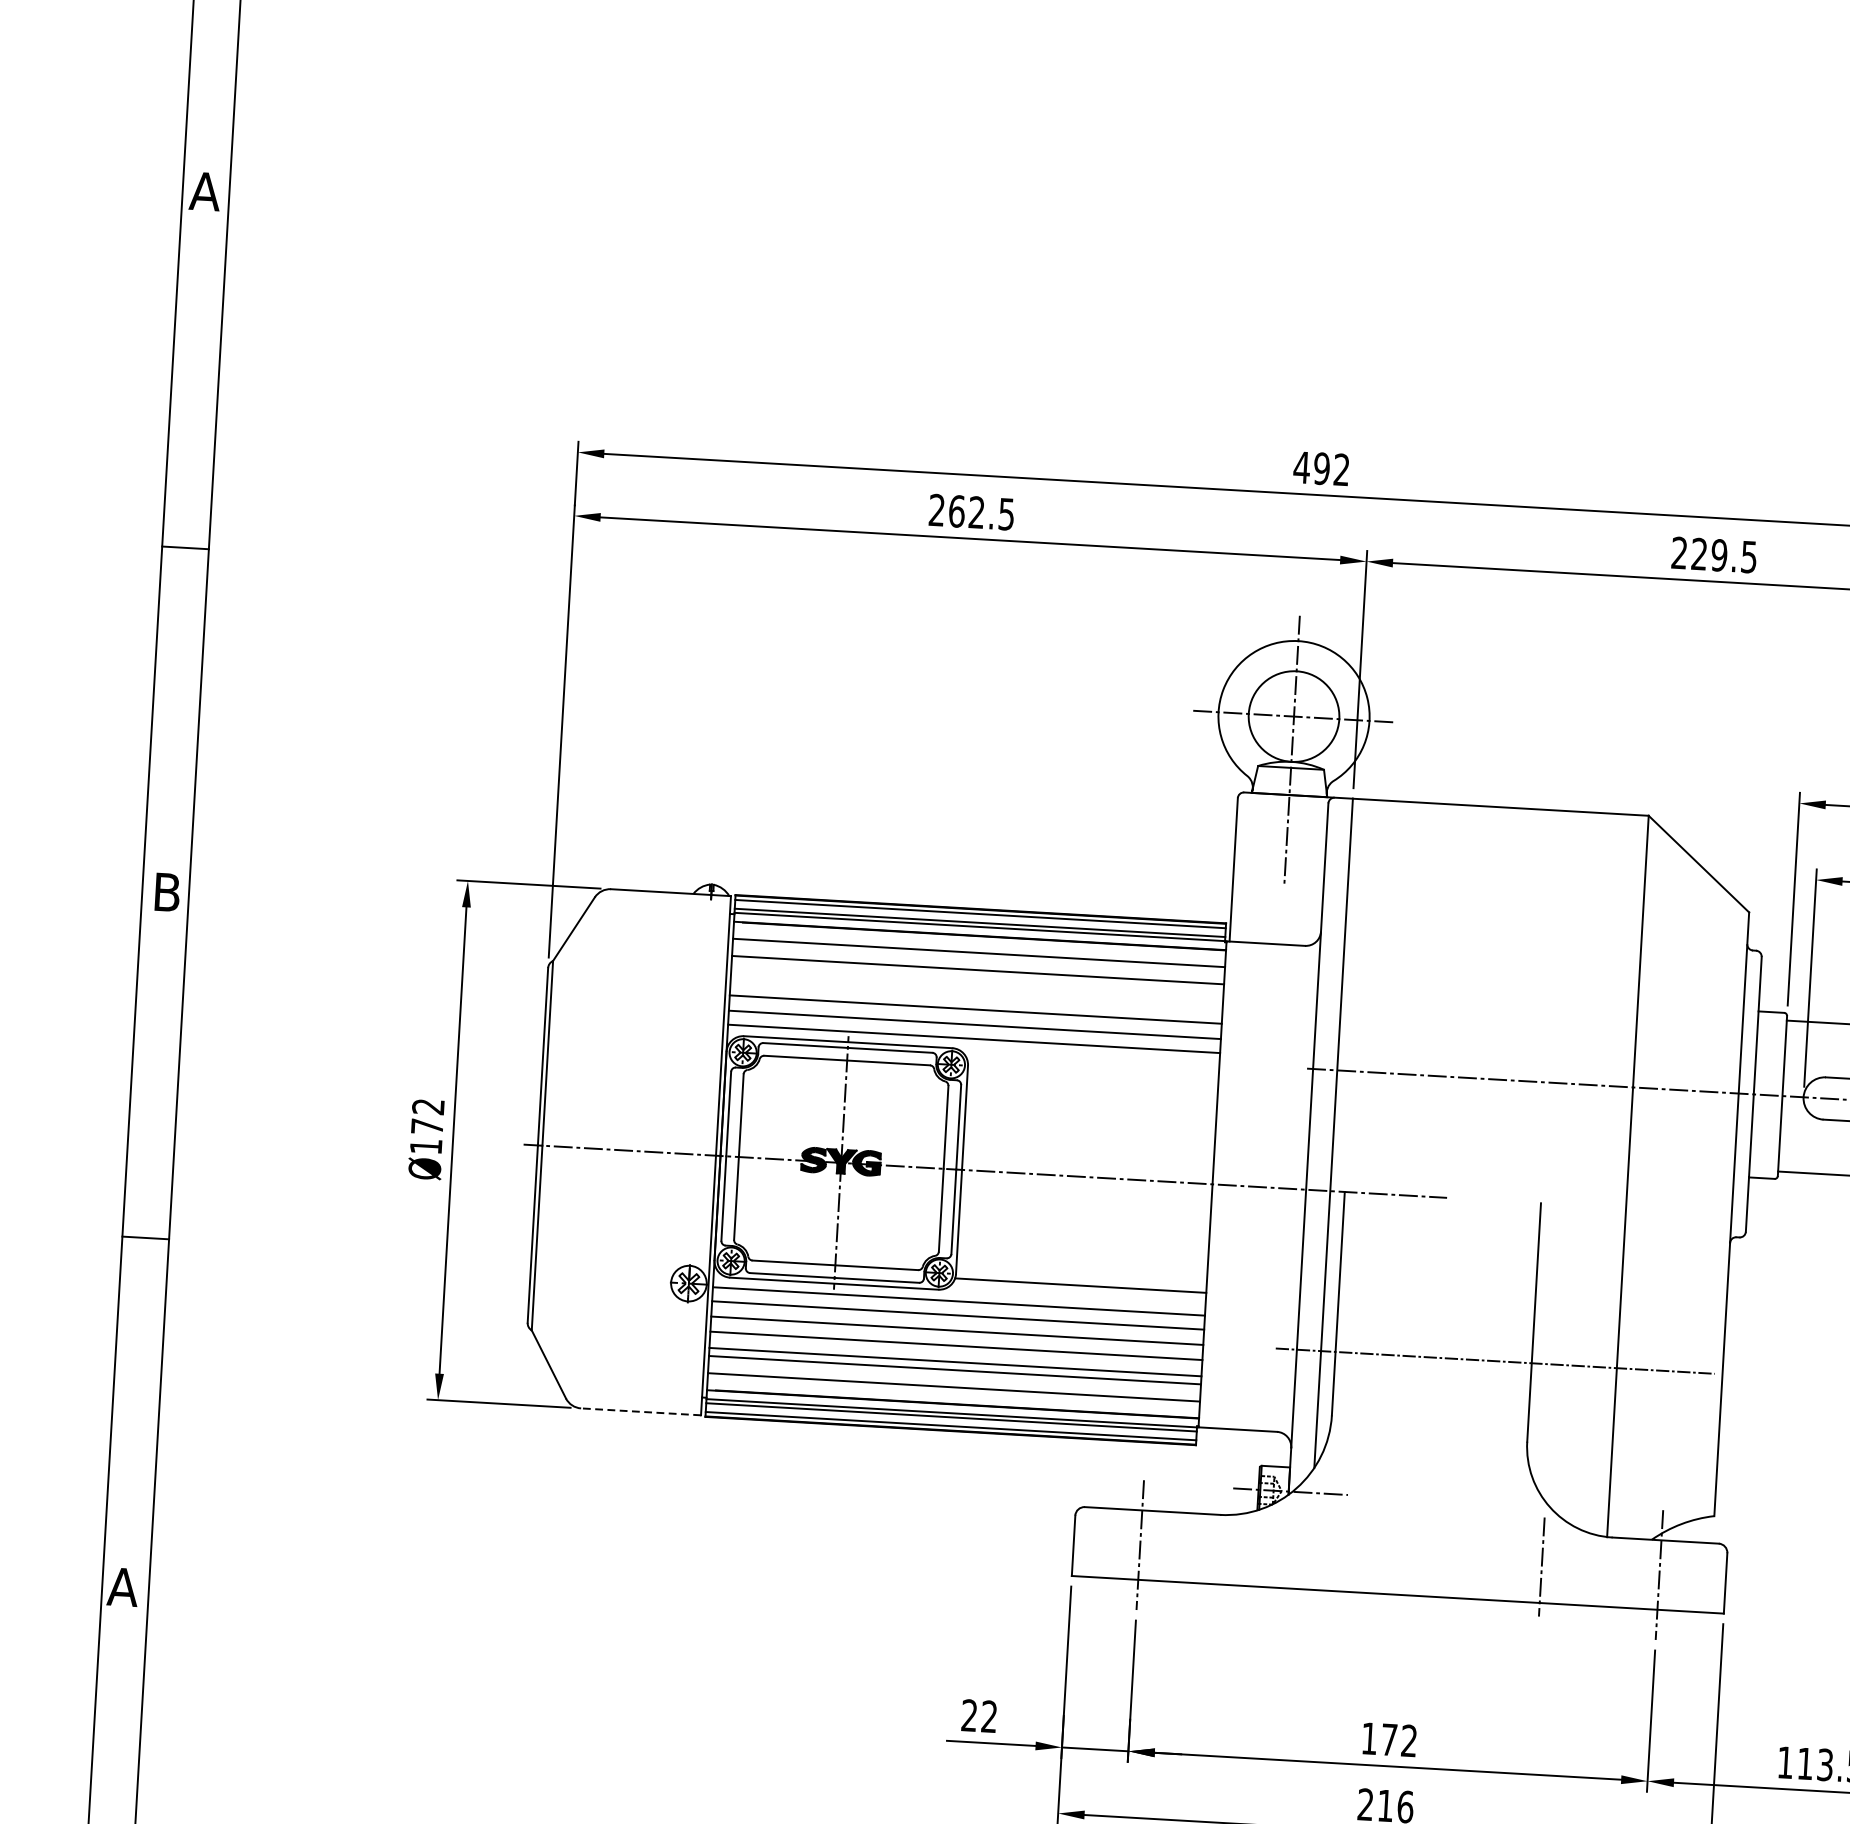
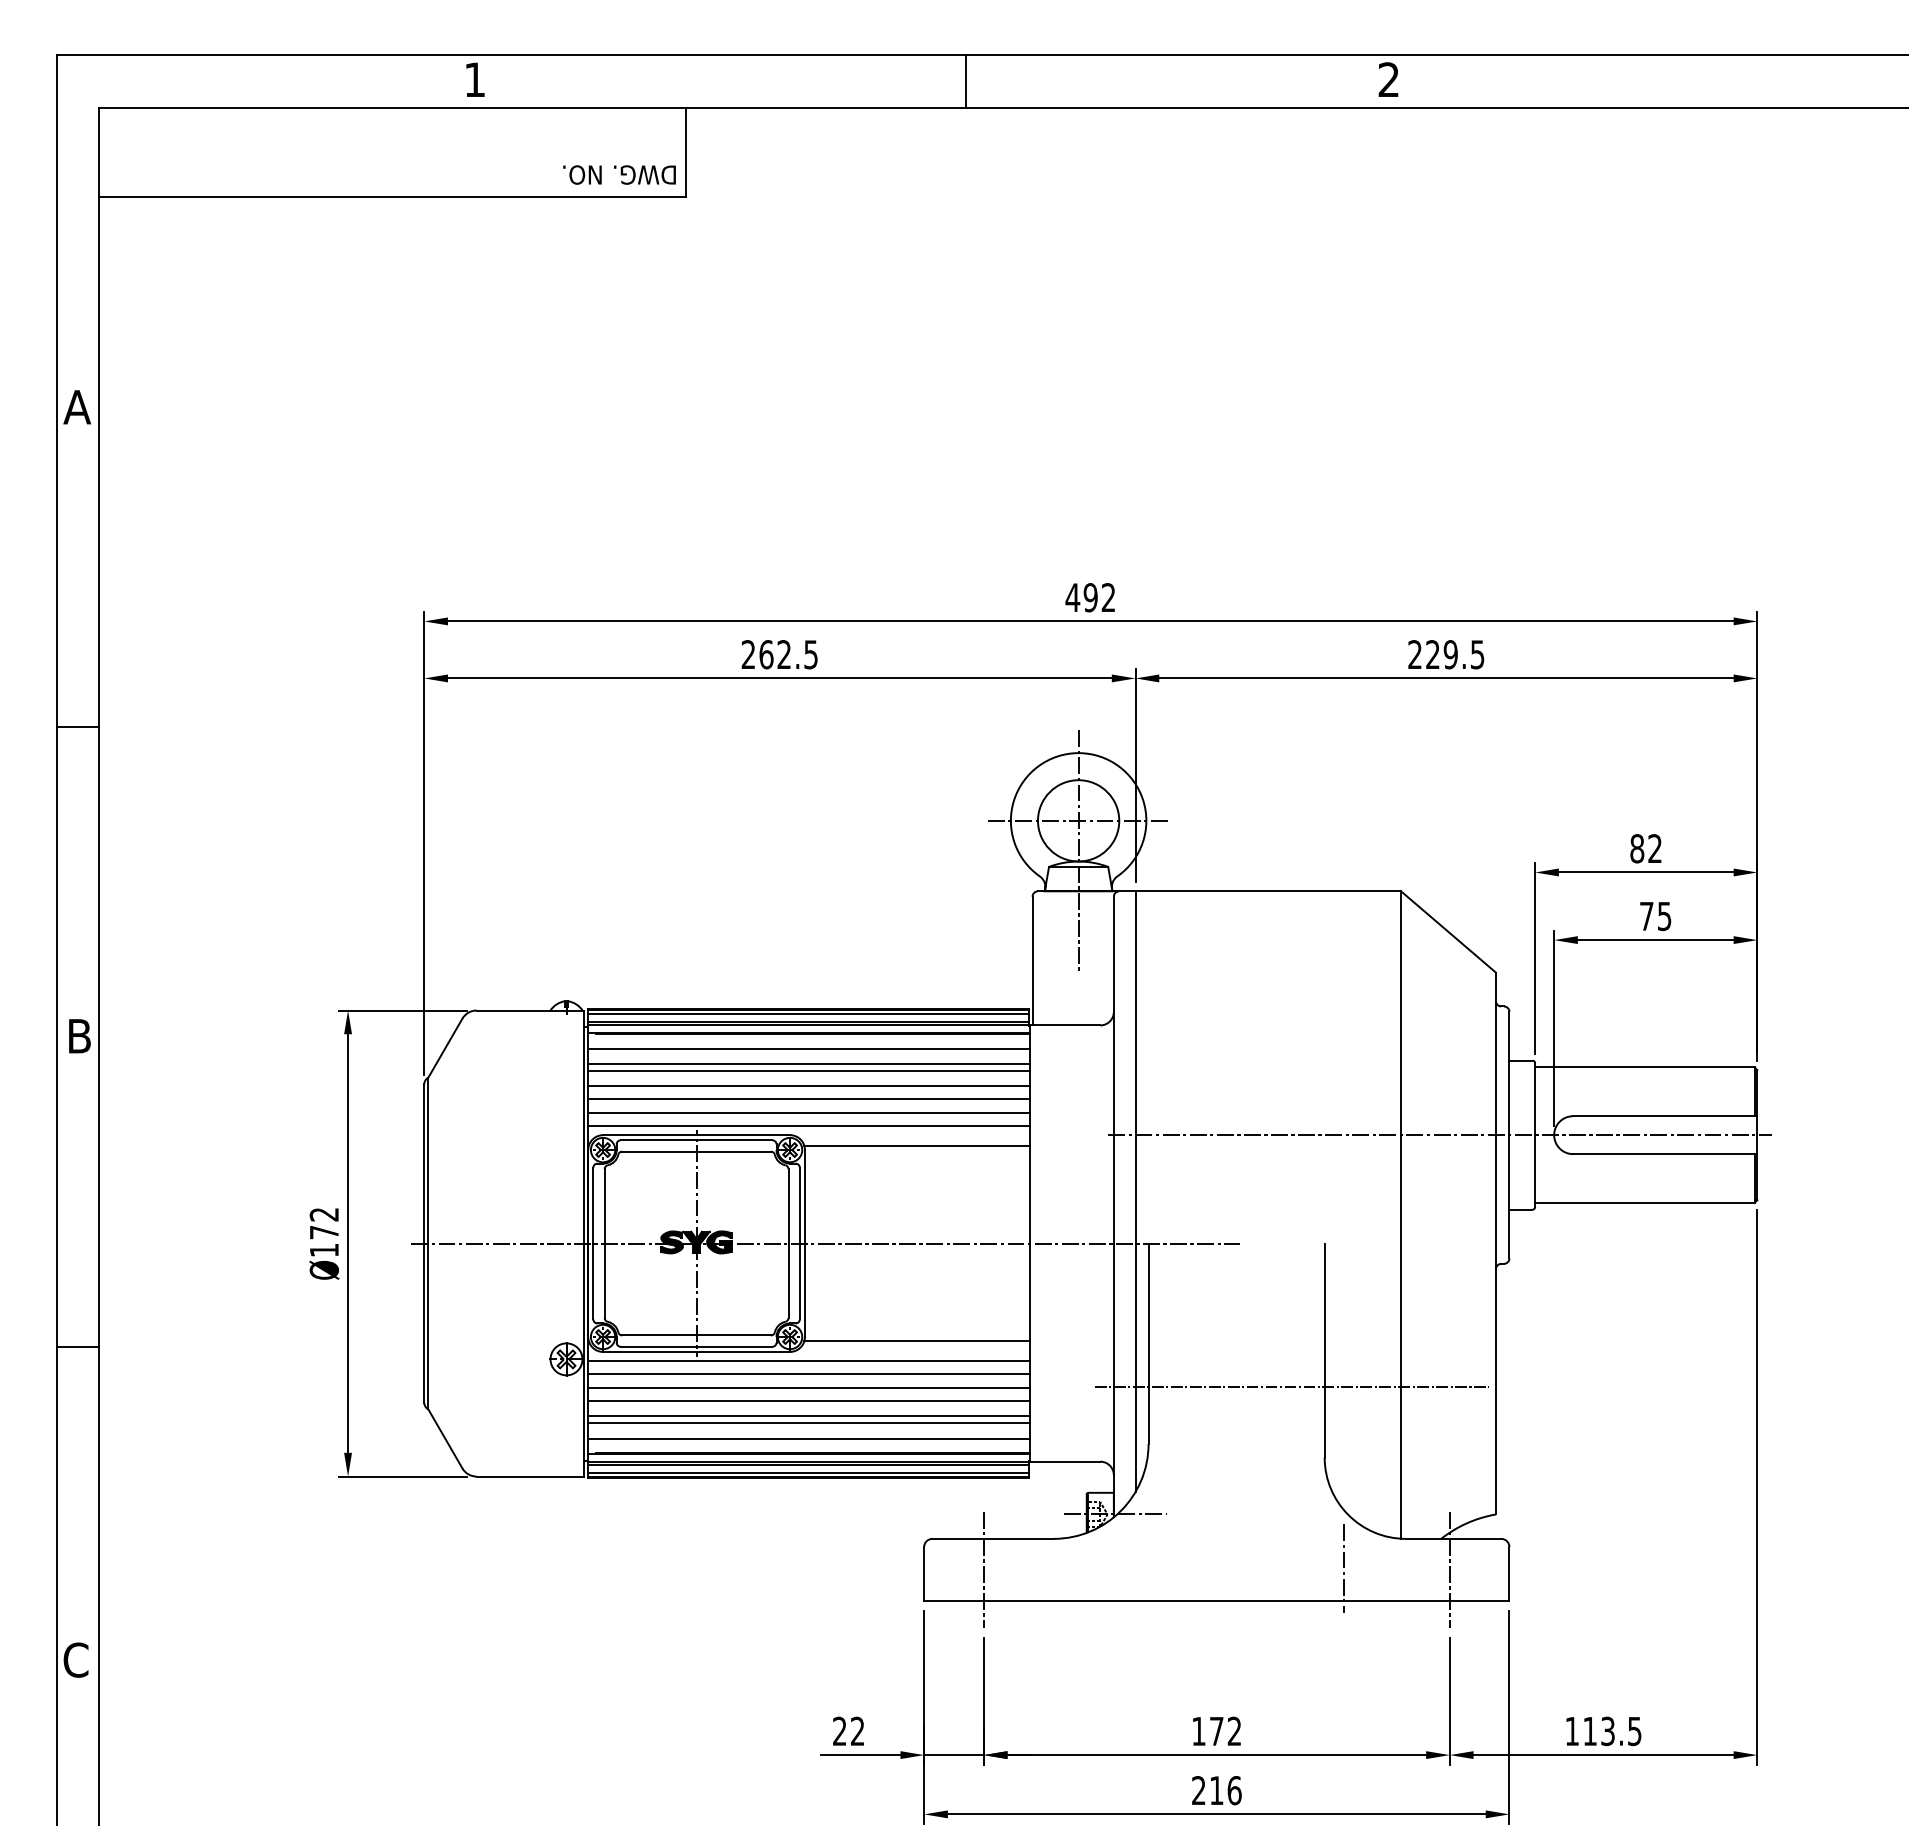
line: (976, 978) -> (808, 1071), added
line: (976, 994) -> (808, 1085), added
line: (1092, 1068) -> (916, 1146), added
line: (641, 1411) -> (530, 1476), dashed -> solid
text: (122, 1586) -> (75, 1659), A -> C

